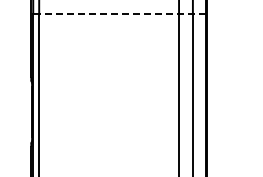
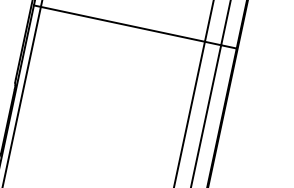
line: (119, 14) -> (135, 27), dashed -> solid

